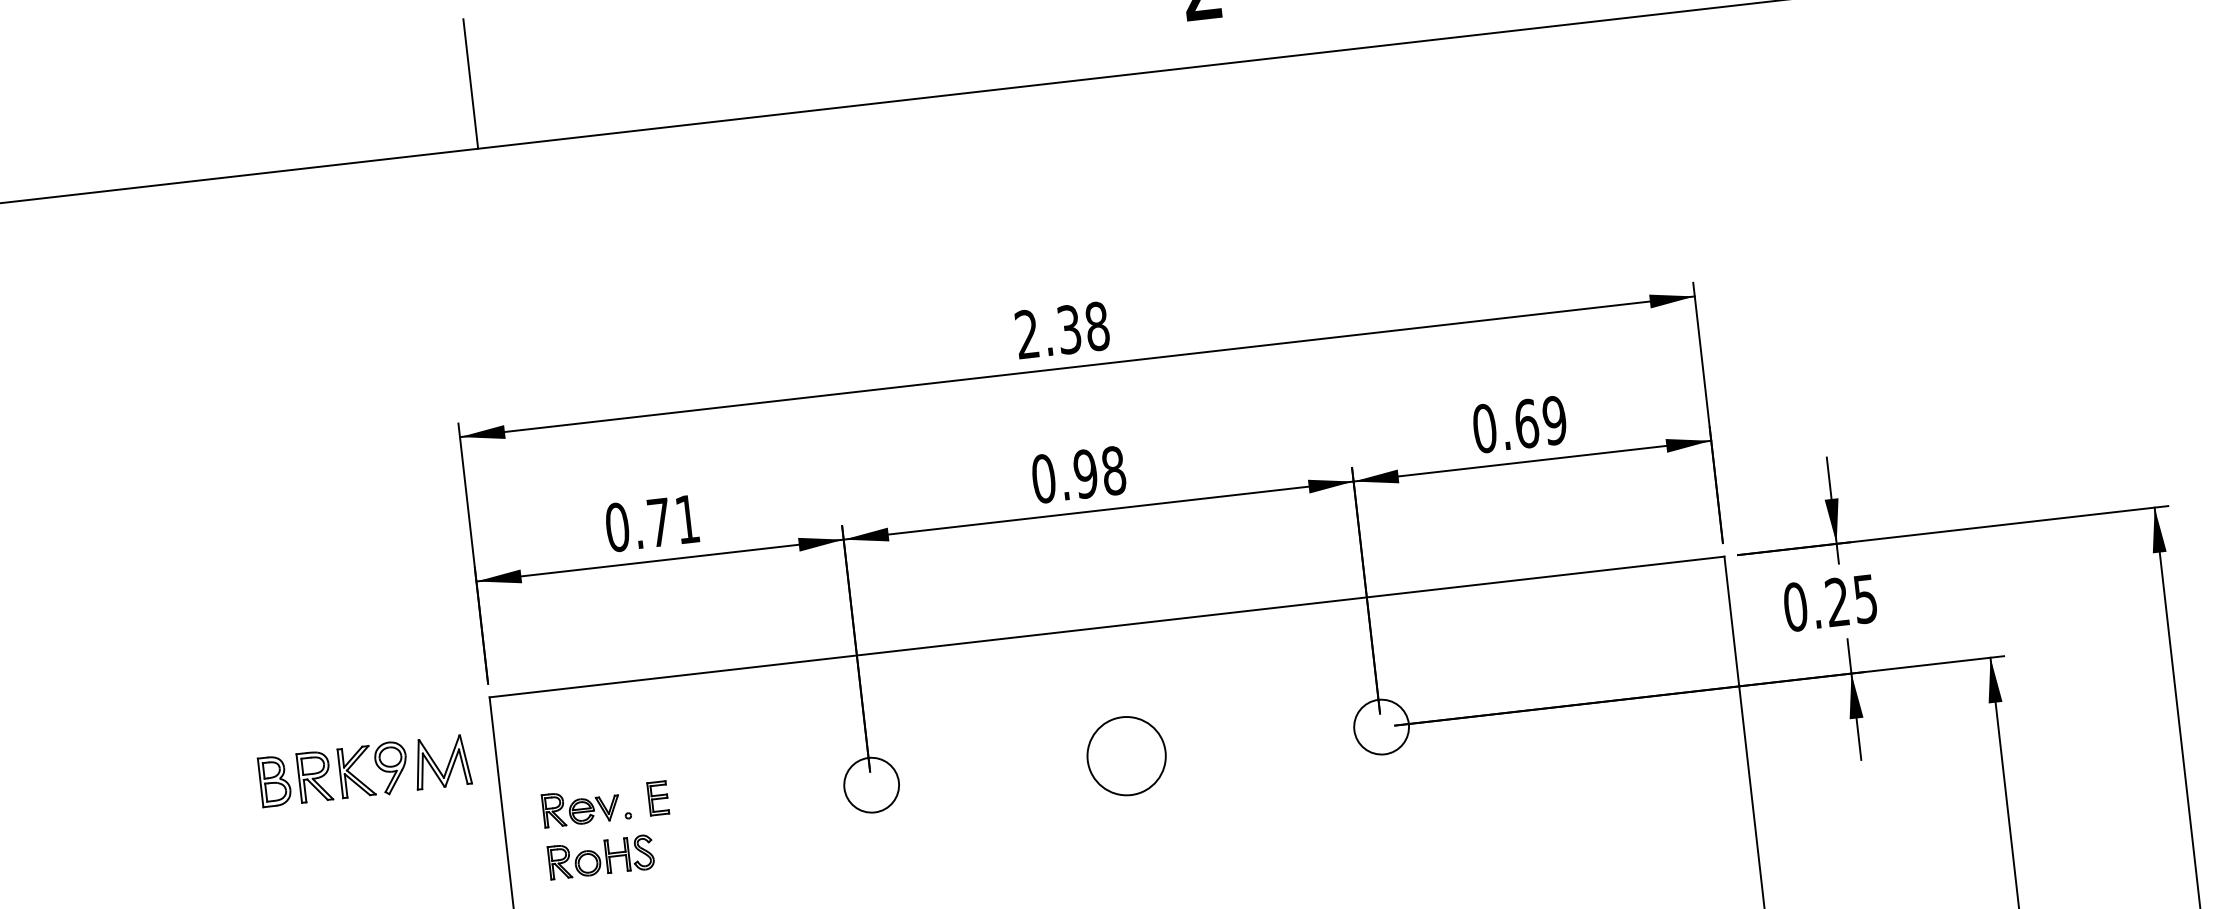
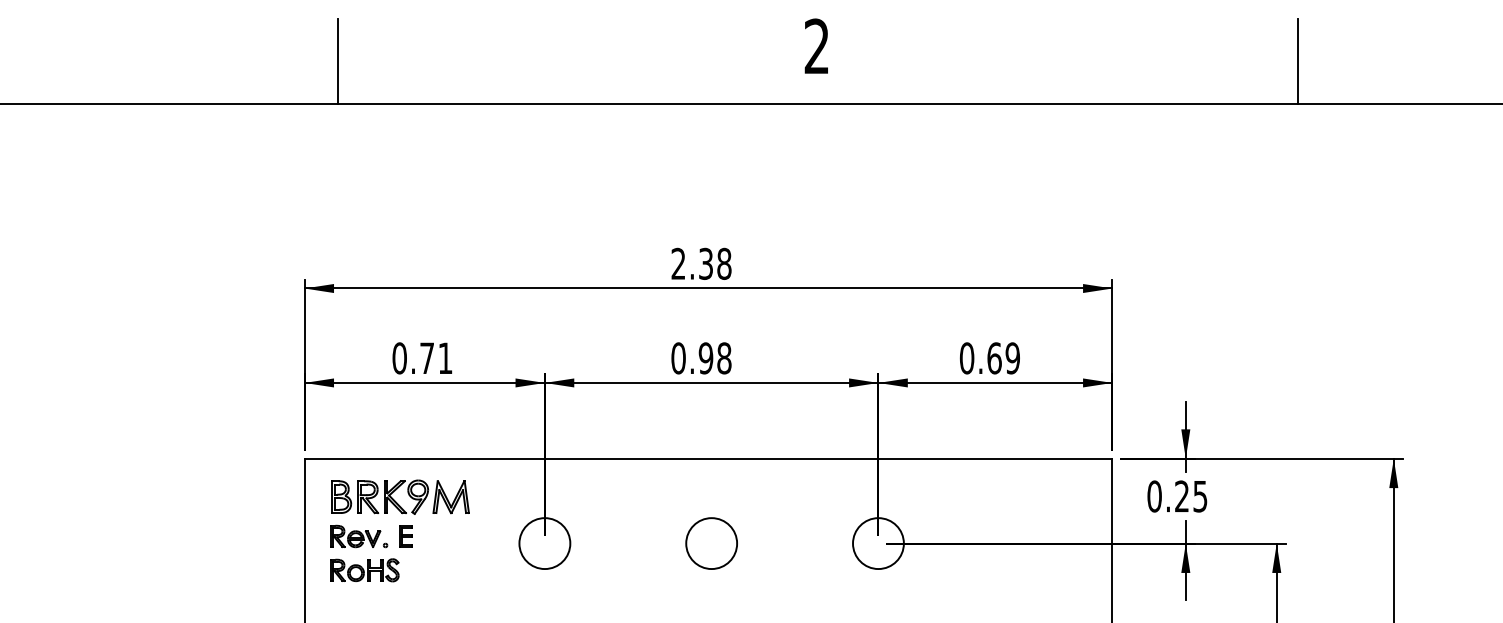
circle: (1381, 726) -> (878, 543), size x1.43
part: (357, 777) -> (395, 500), moved
circle: (871, 785) -> (544, 543), size x1.43

